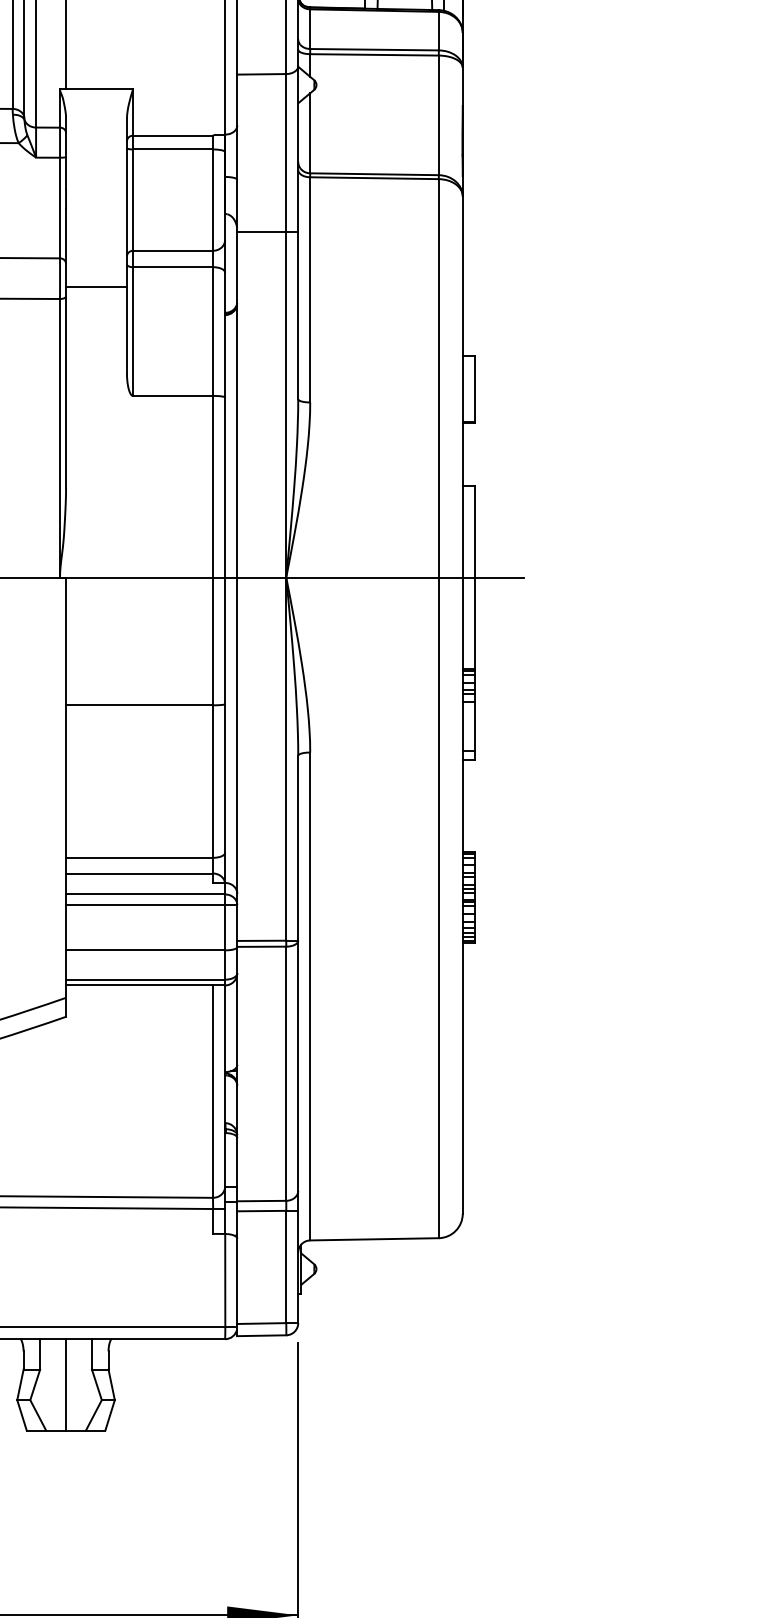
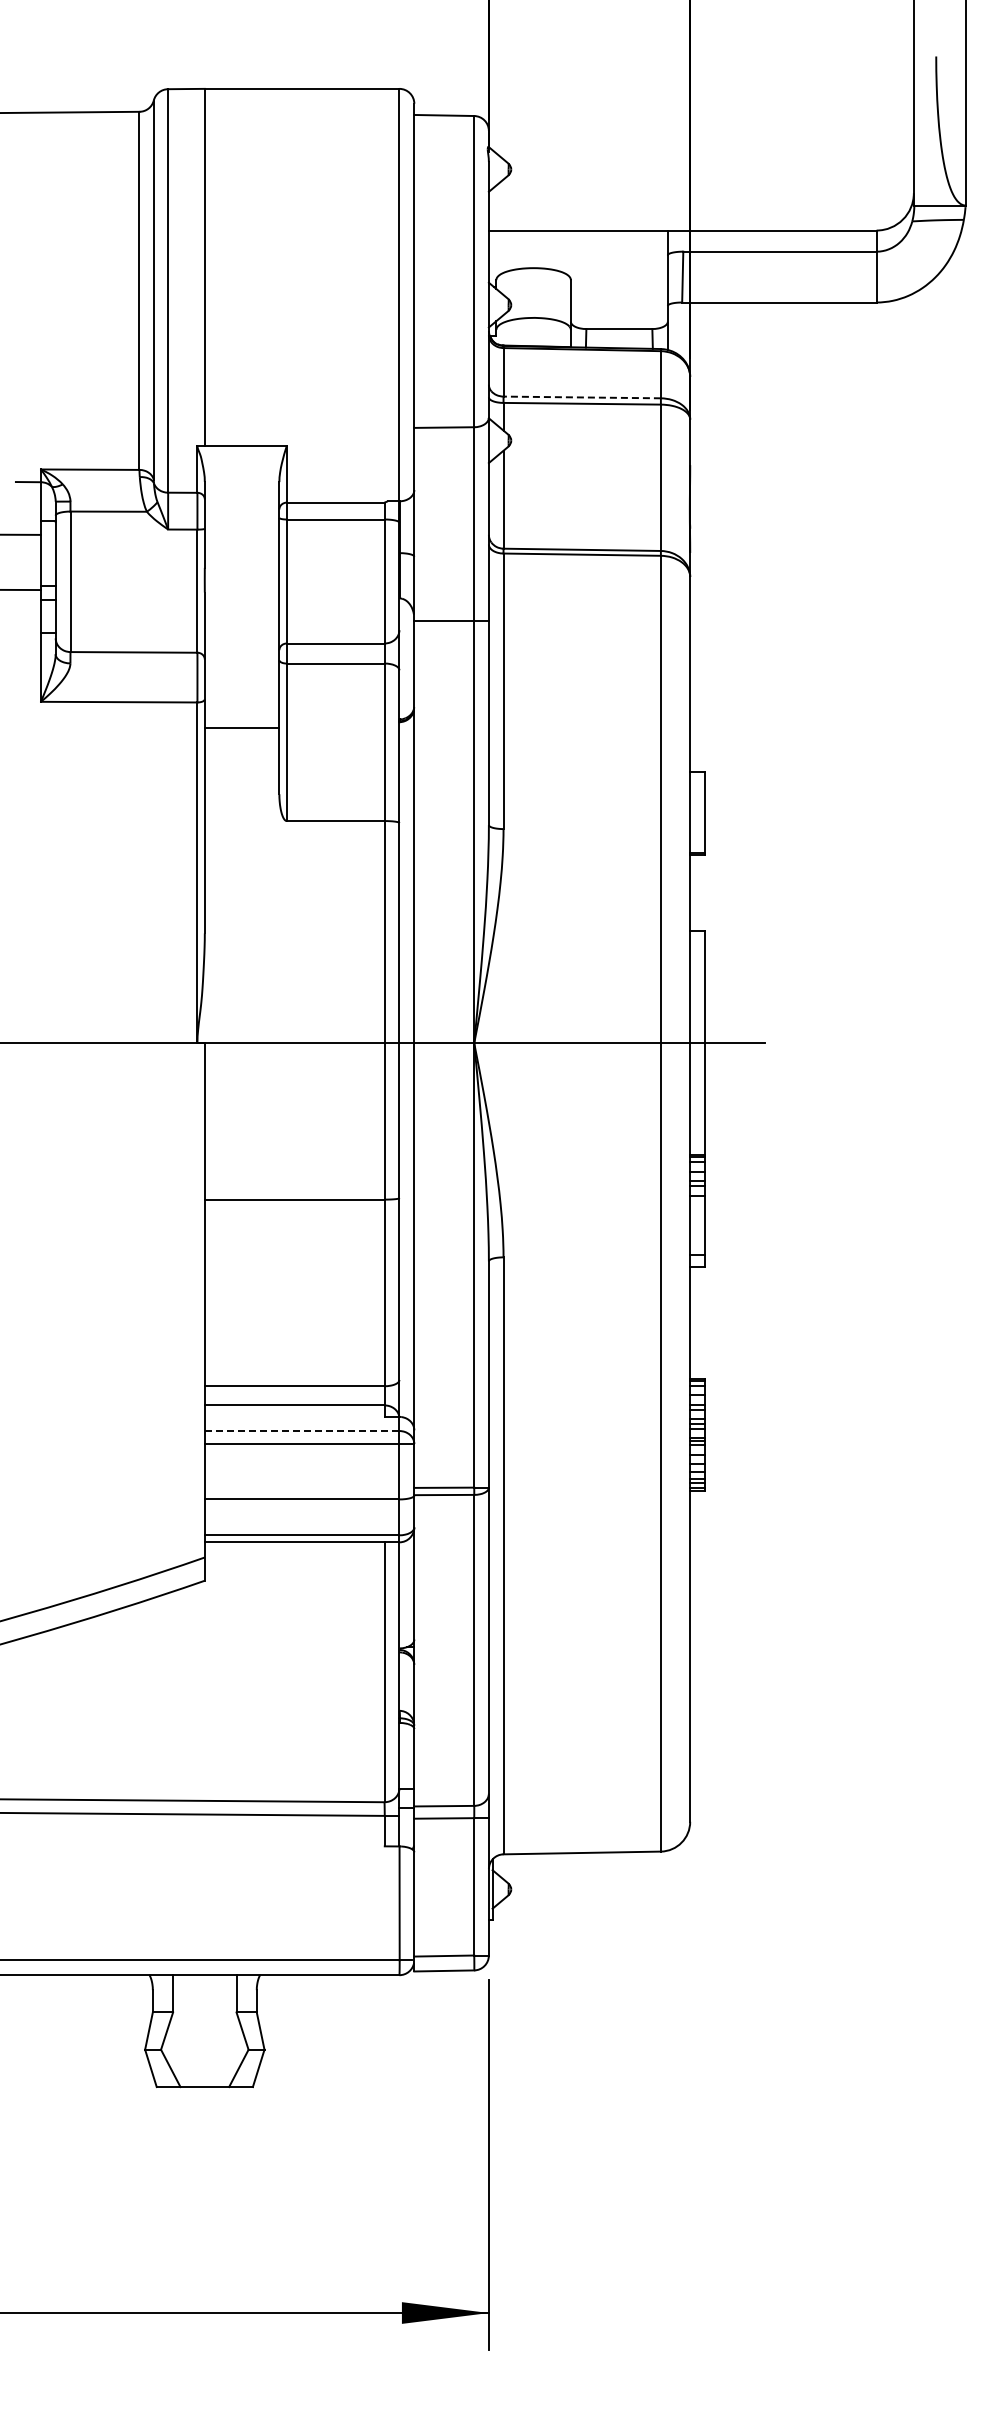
line: (374, 49) -> (582, 397), solid -> dashed
line: (96, 287) -> (241, 728), moved
line: (145, 894) -> (301, 1431), solid -> dashed
line: (65, 1385) -> (204, 2031), removed

